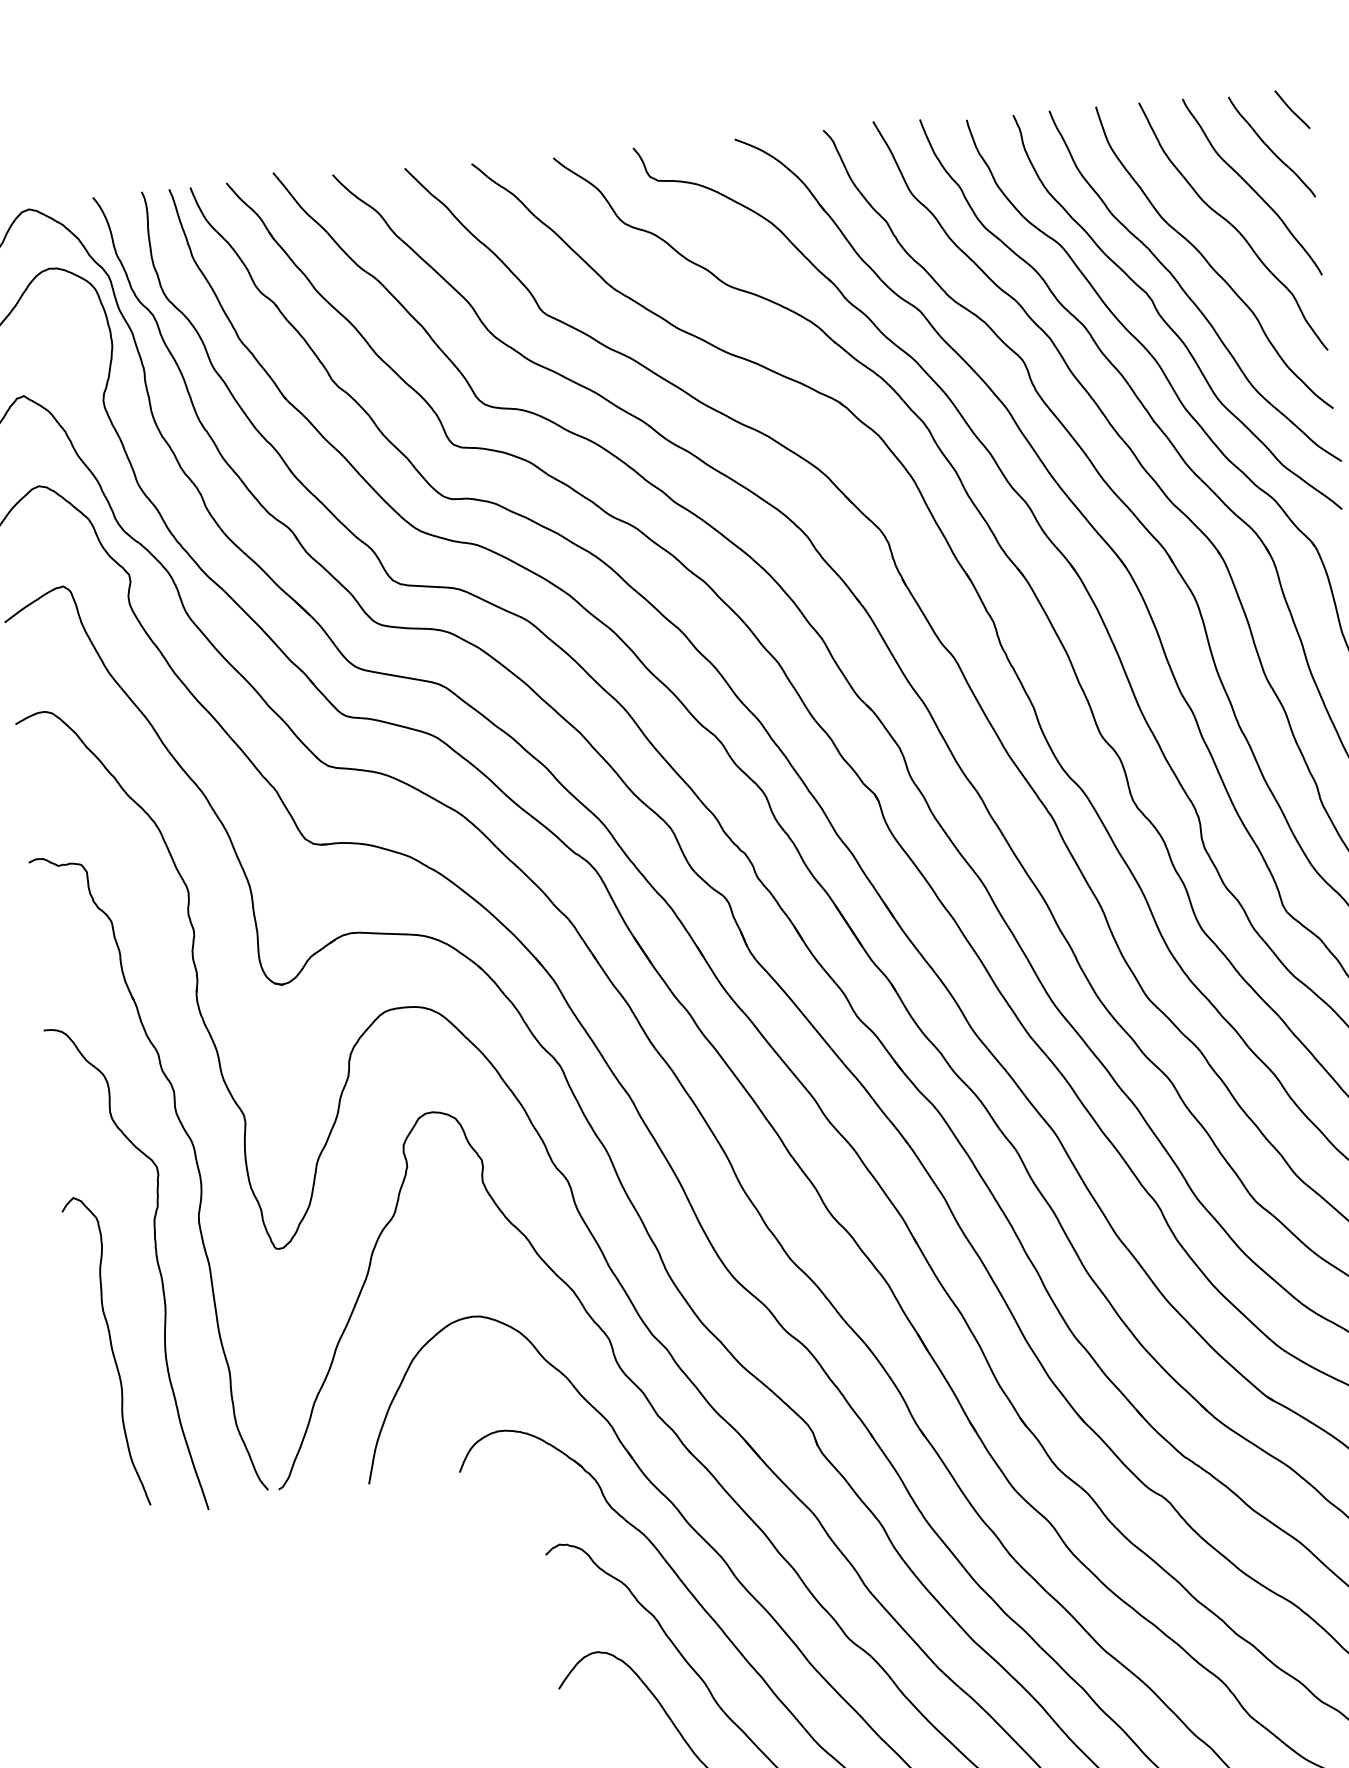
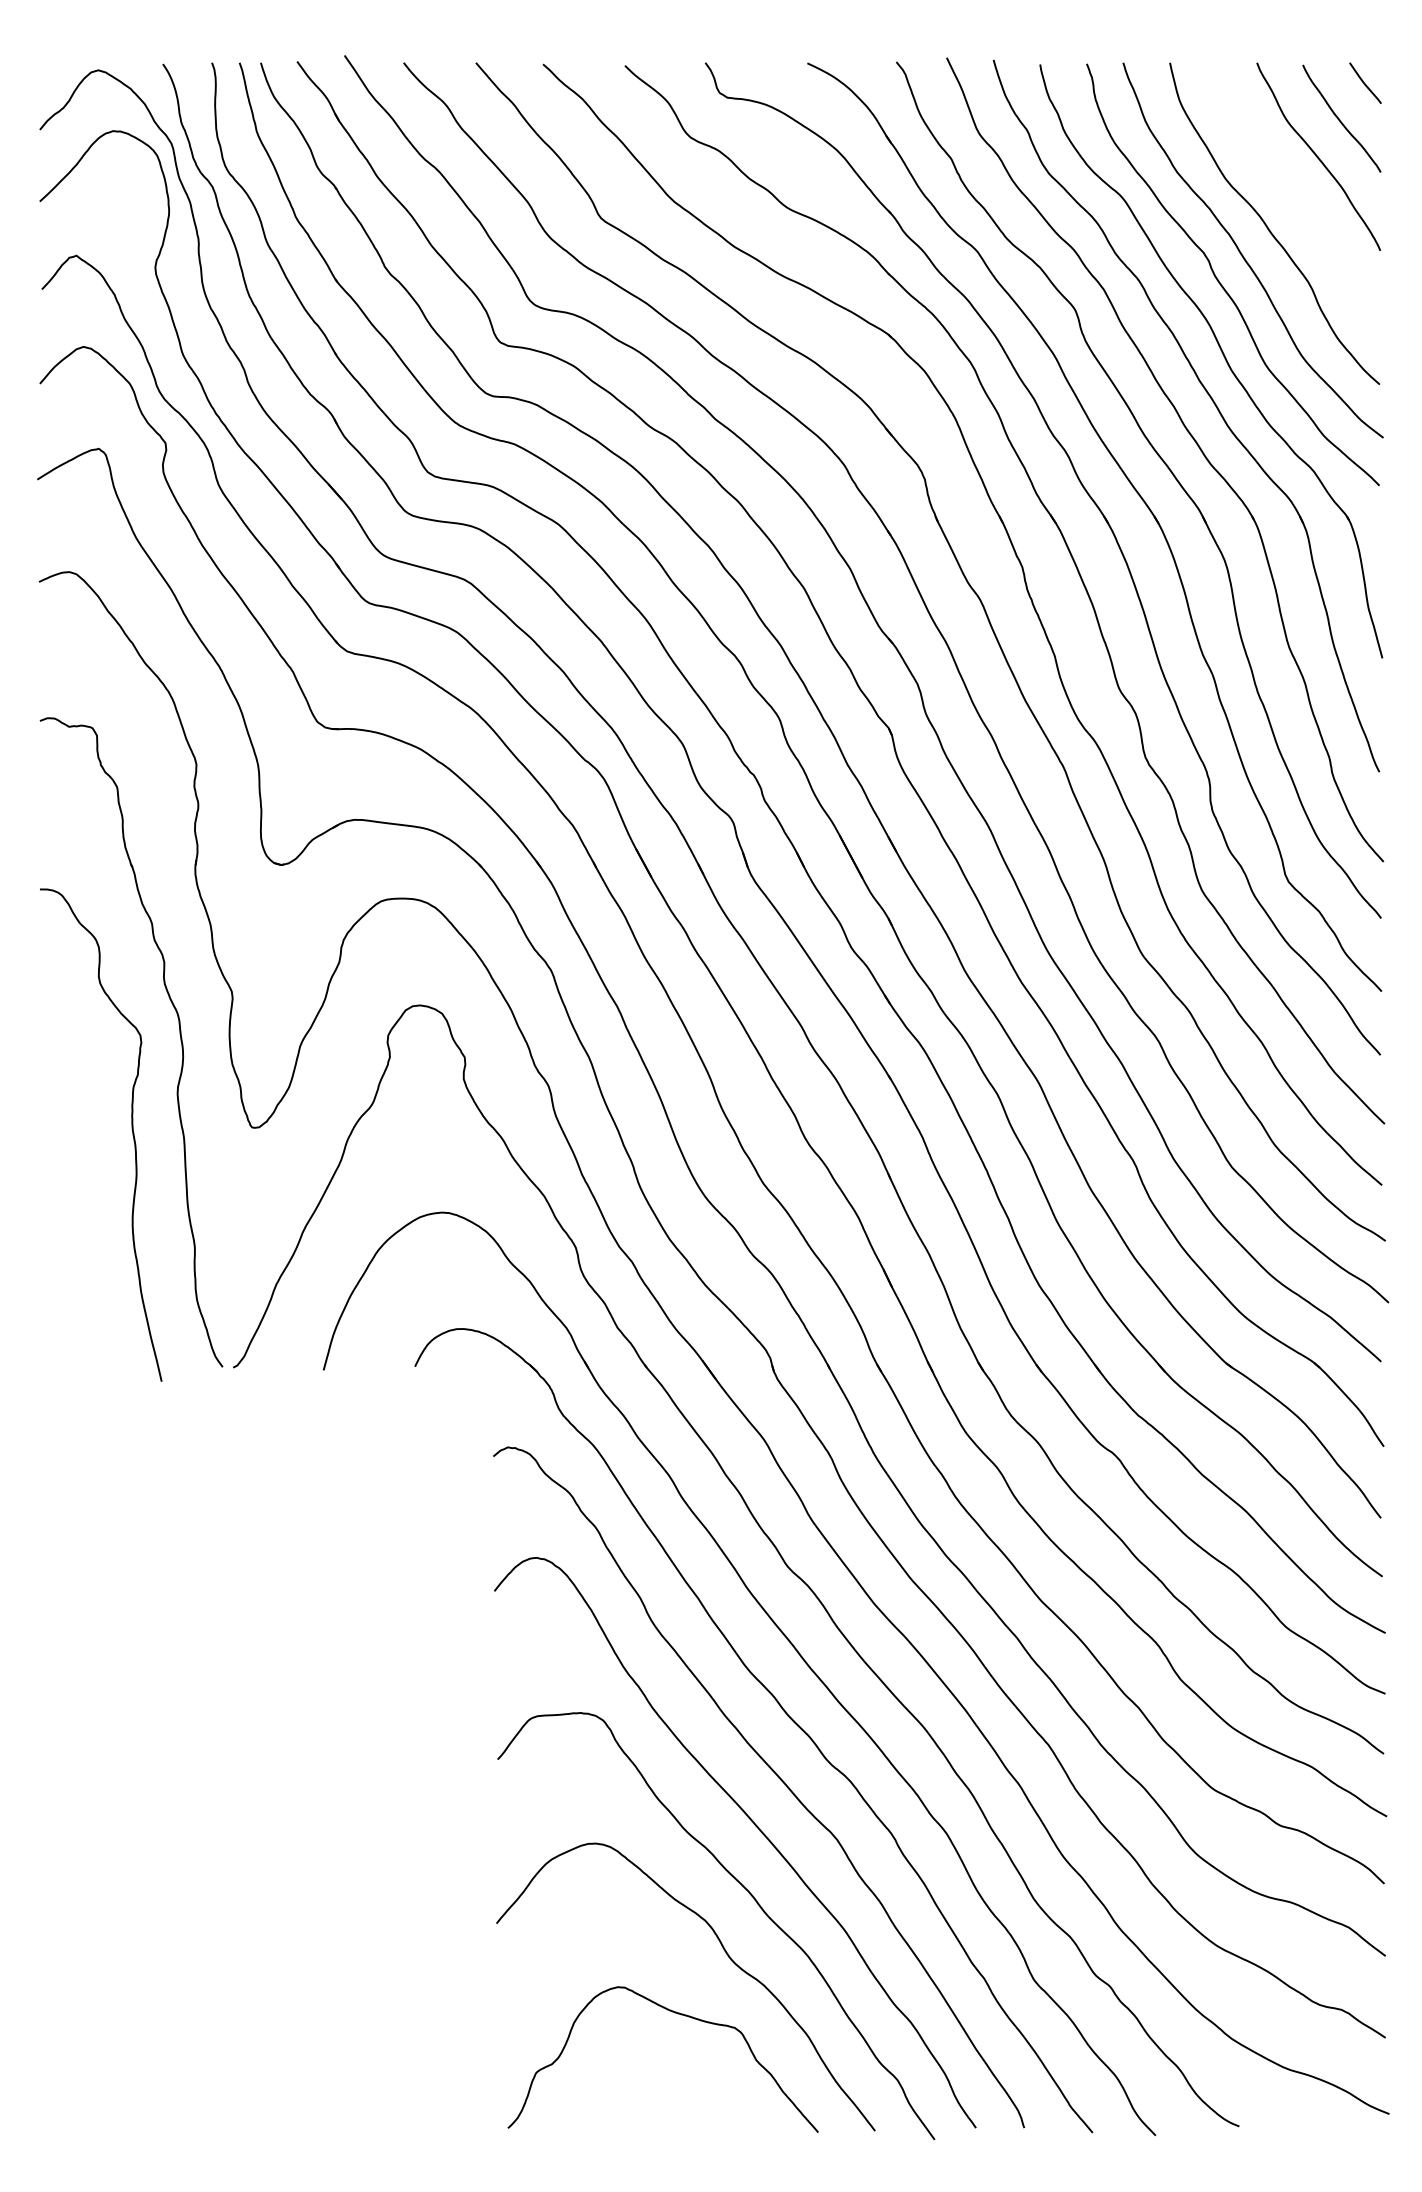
curve: (1233, 226) -> (1296, 194), removed
curve: (110, 1349) -> (78, 1213), removed

